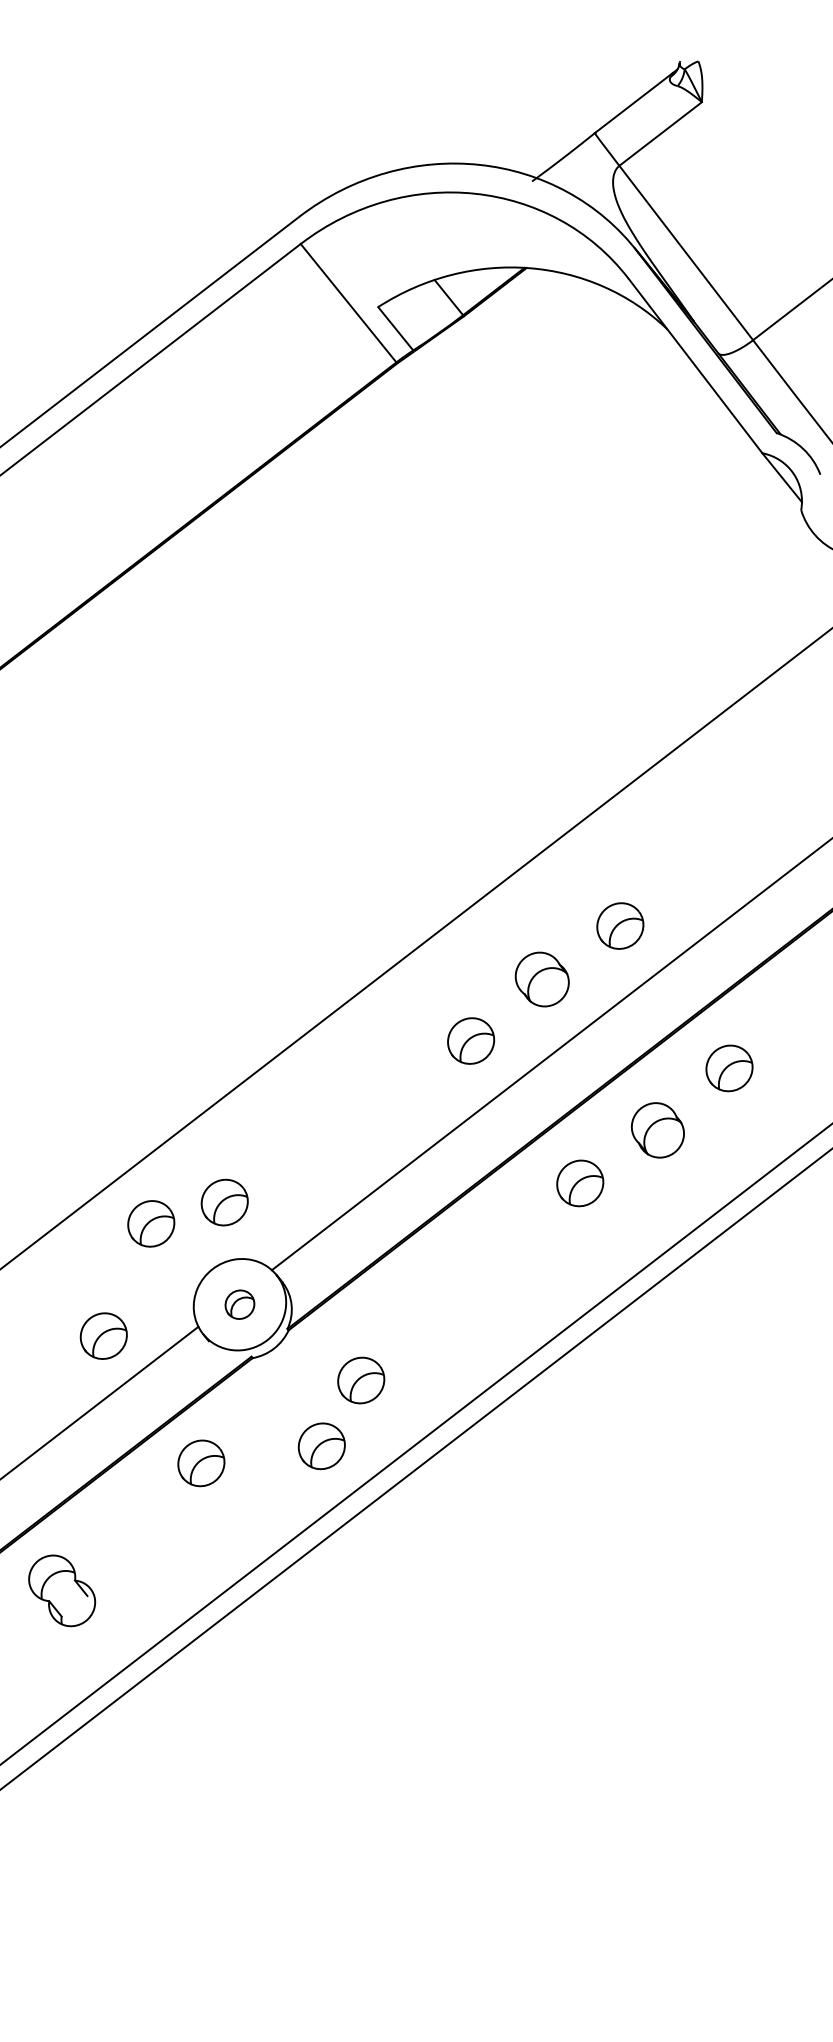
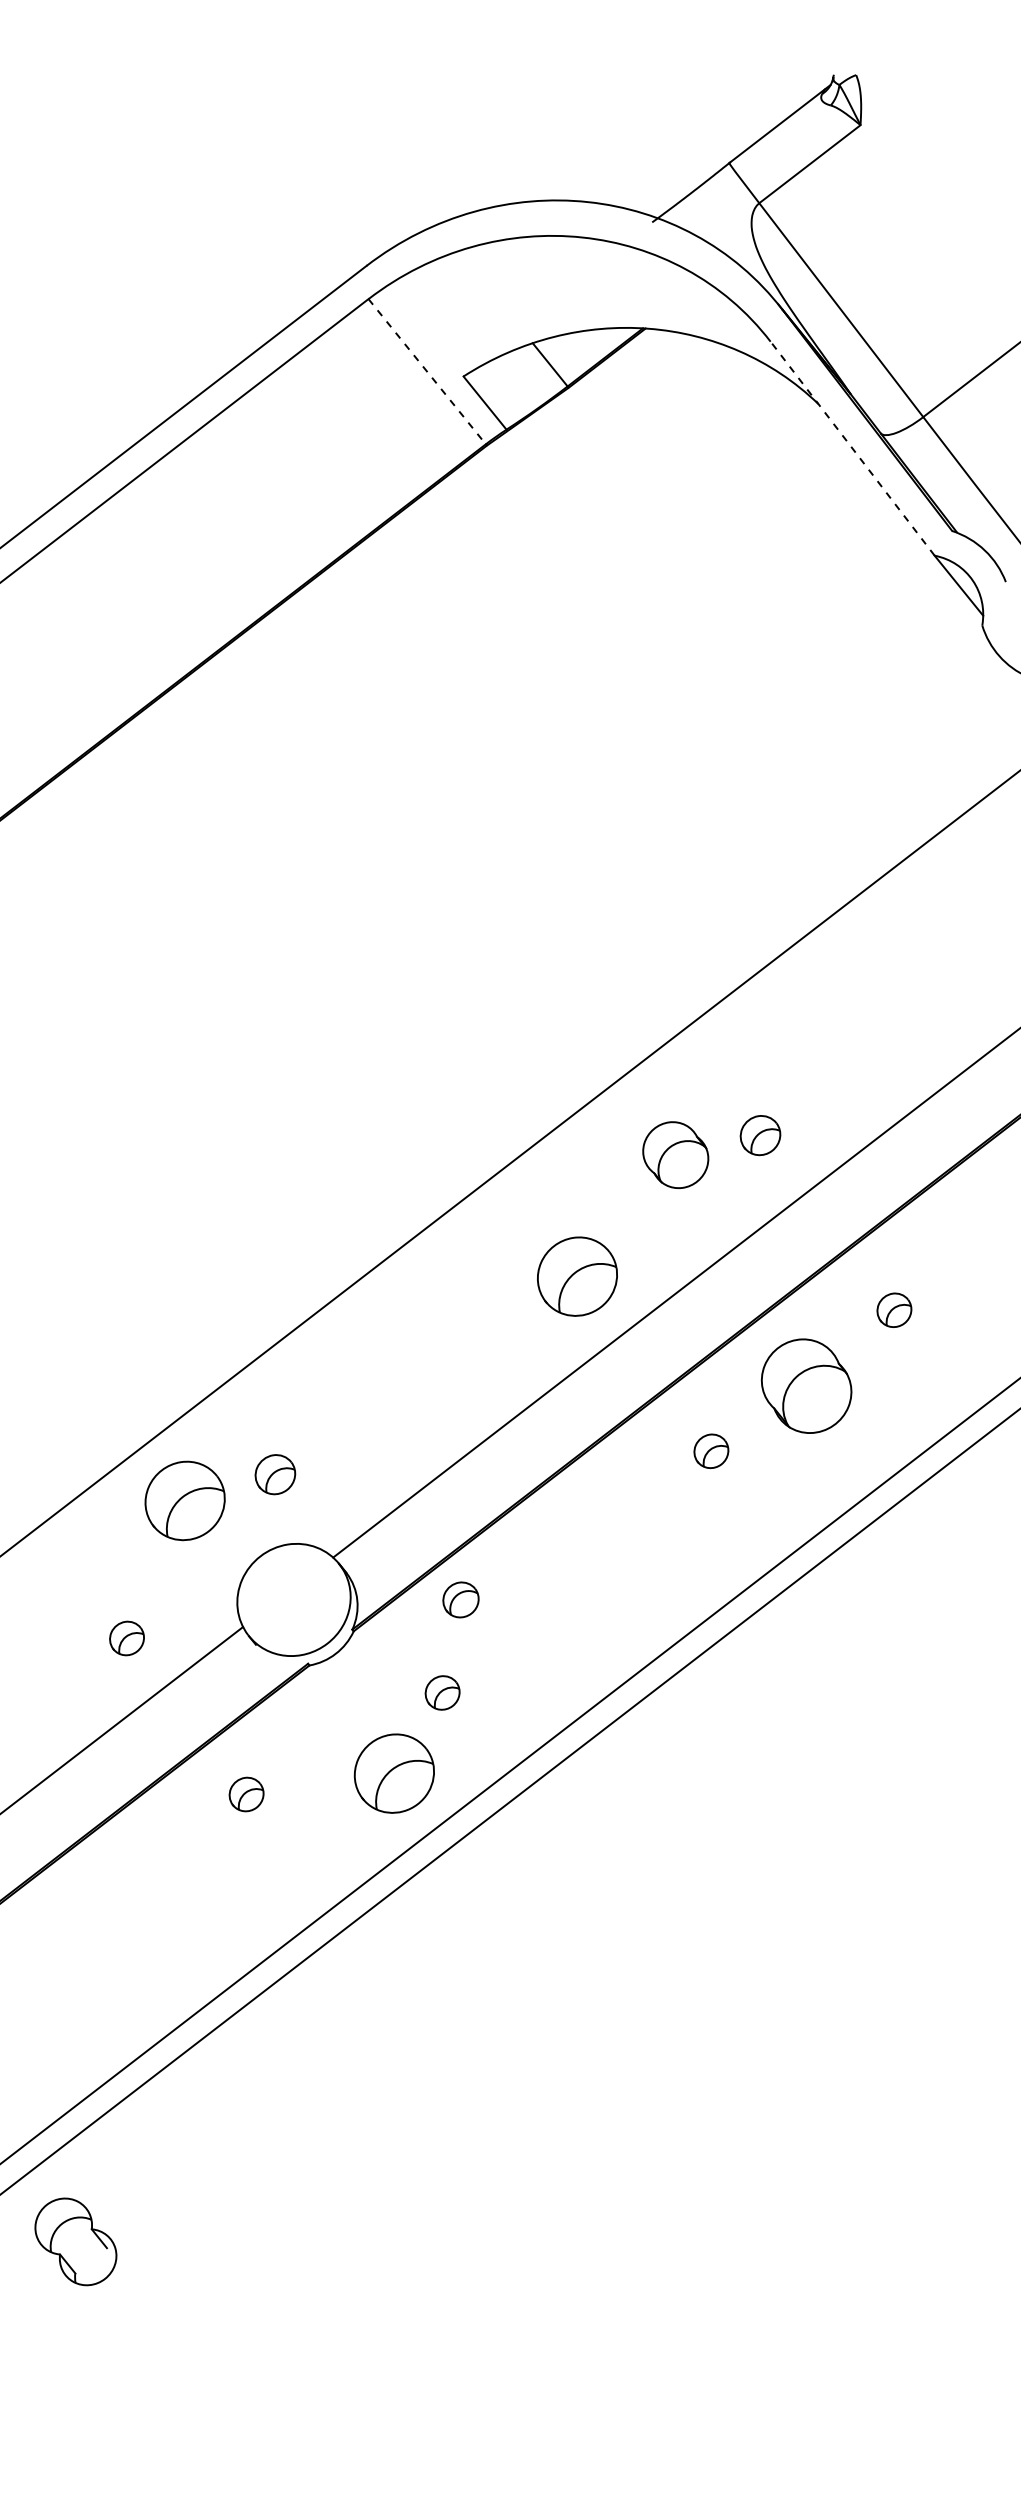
line: (348, 303) -> (427, 372), solid -> dashed
line: (695, 365) -> (852, 448), solid -> dashed
part: (620, 926) -> (760, 1135), size x0.7
part: (542, 979) -> (675, 1154), moved
part: (471, 1040) -> (577, 1276), size x1.4
part: (729, 1068) -> (894, 1310), size x0.6
part: (657, 1129) -> (806, 1385), size x1.4
part: (580, 1183) -> (711, 1451), size x0.6
part: (224, 1202) -> (275, 1474), size x0.7
part: (151, 1223) -> (185, 1500), size x1.4
part: (239, 1304) -> (460, 1599), moved
part: (103, 1336) -> (126, 1638), size x0.6
part: (361, 1380) -> (442, 1692), size x0.6
part: (321, 1446) -> (394, 1773), size x1.4
part: (201, 1463) -> (246, 1794), size x0.6
part: (61, 1590) -> (75, 2241), moved

